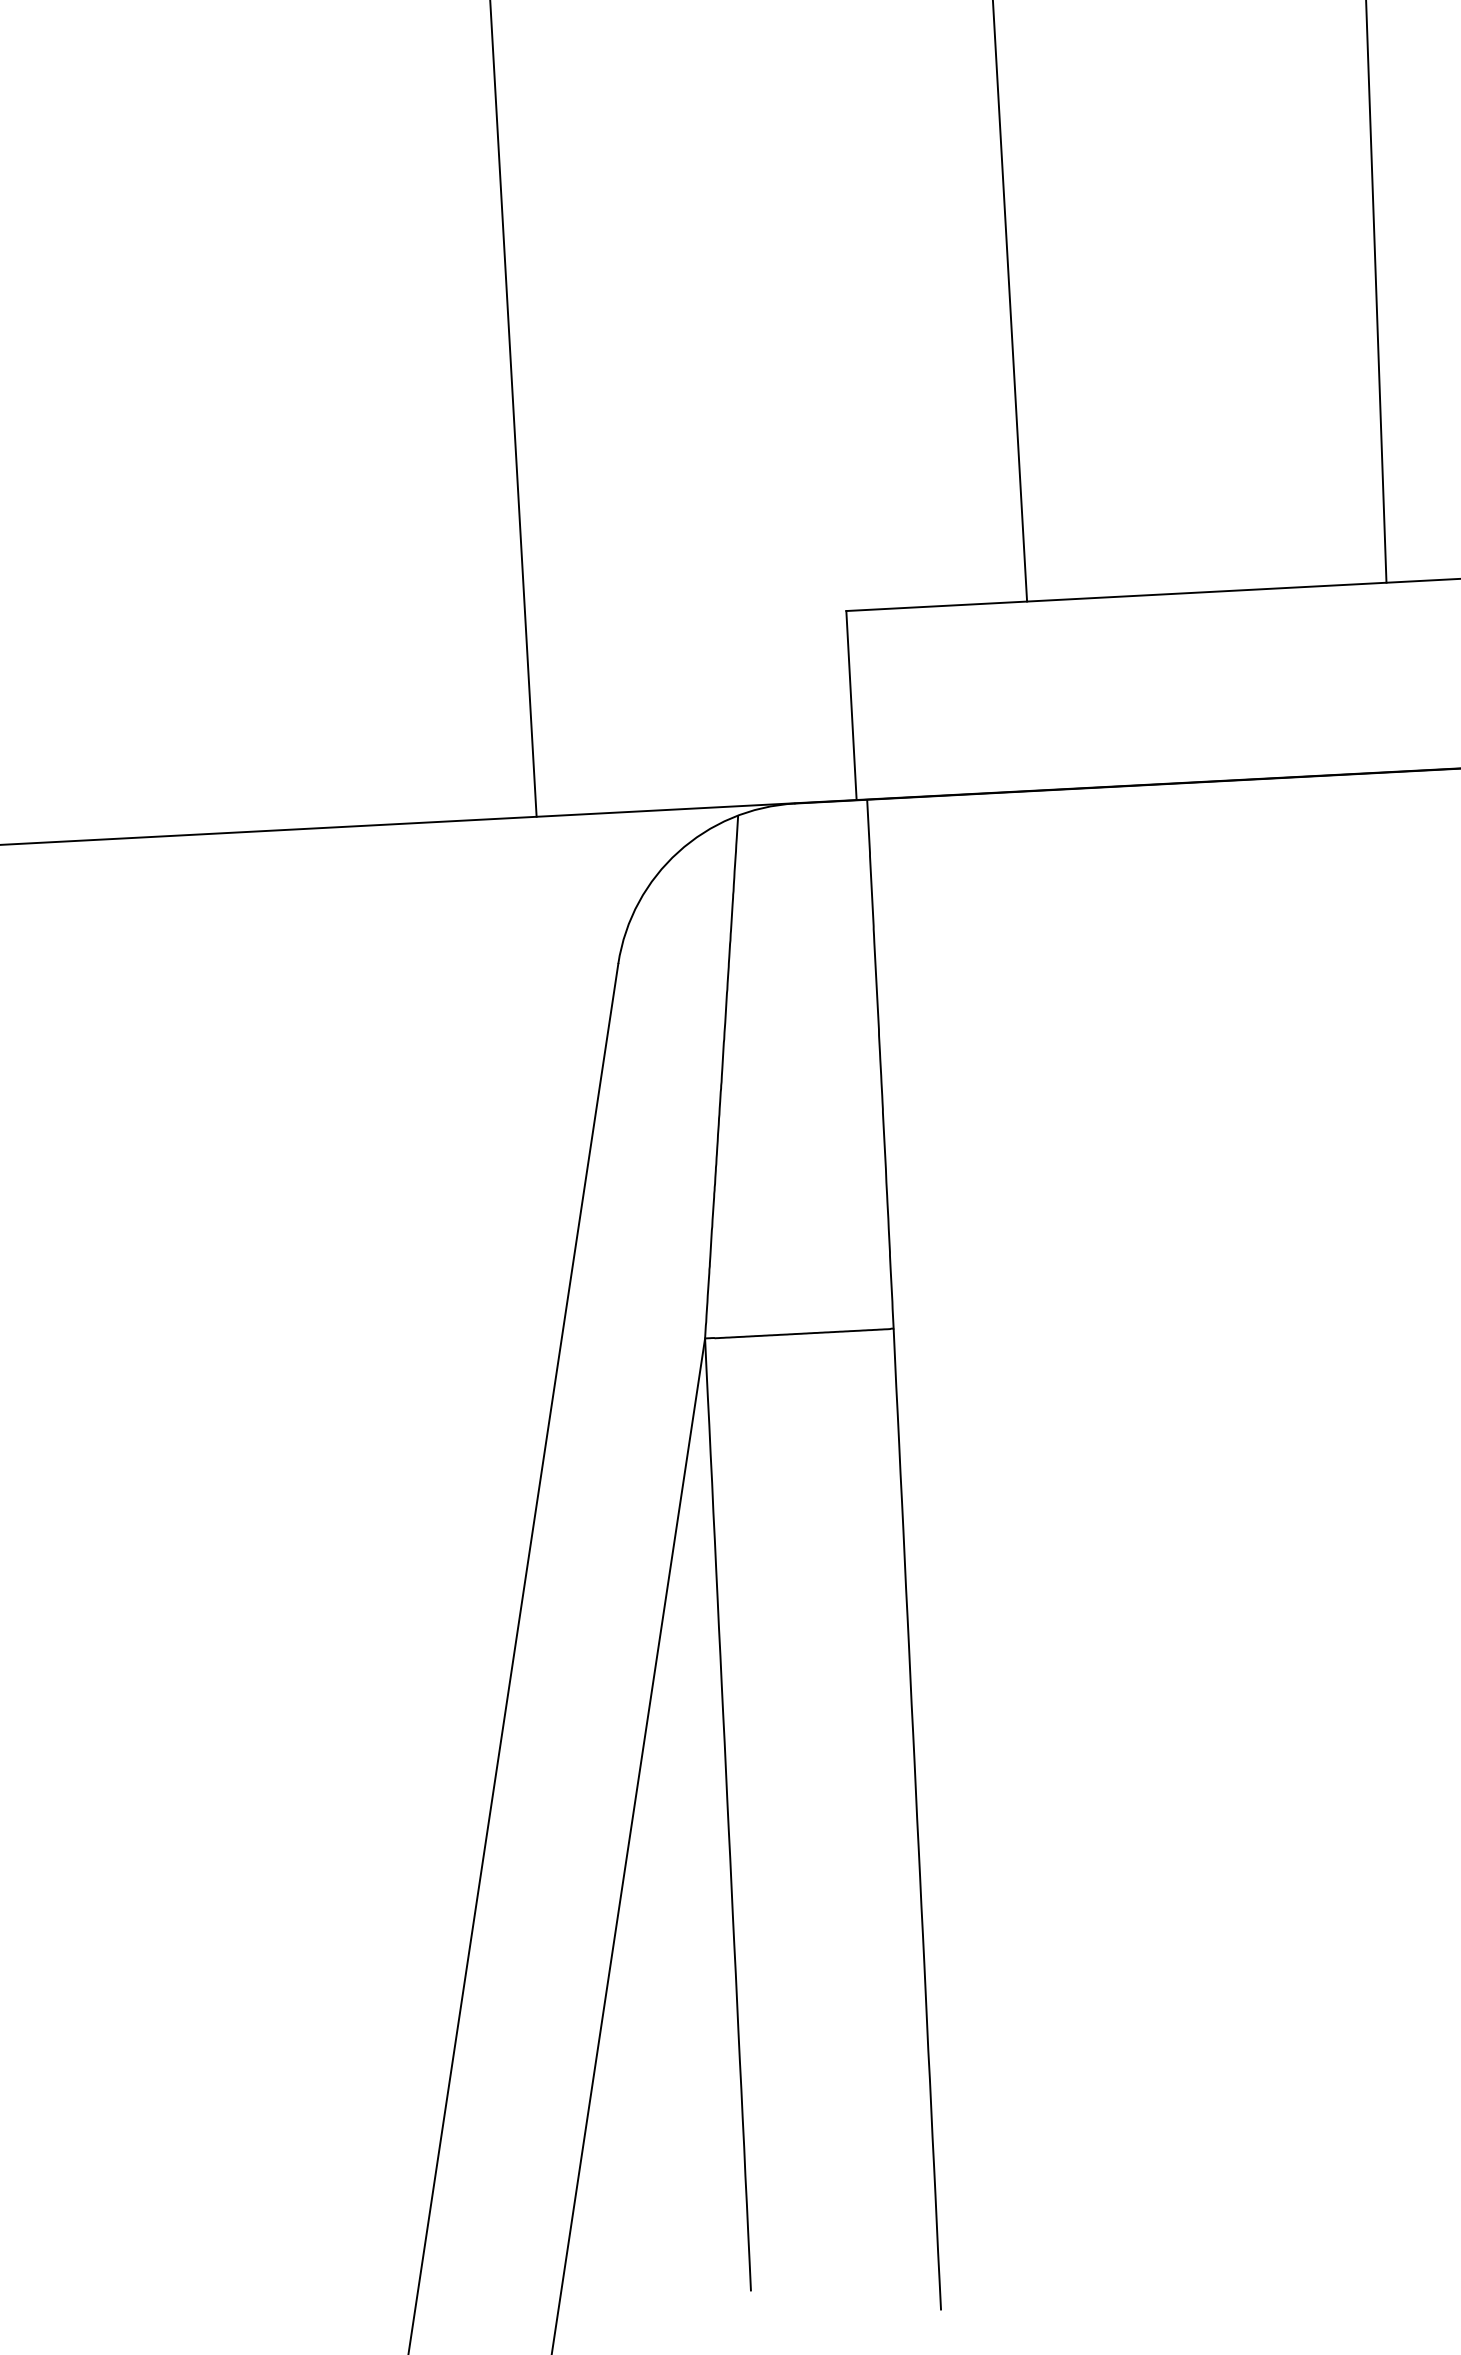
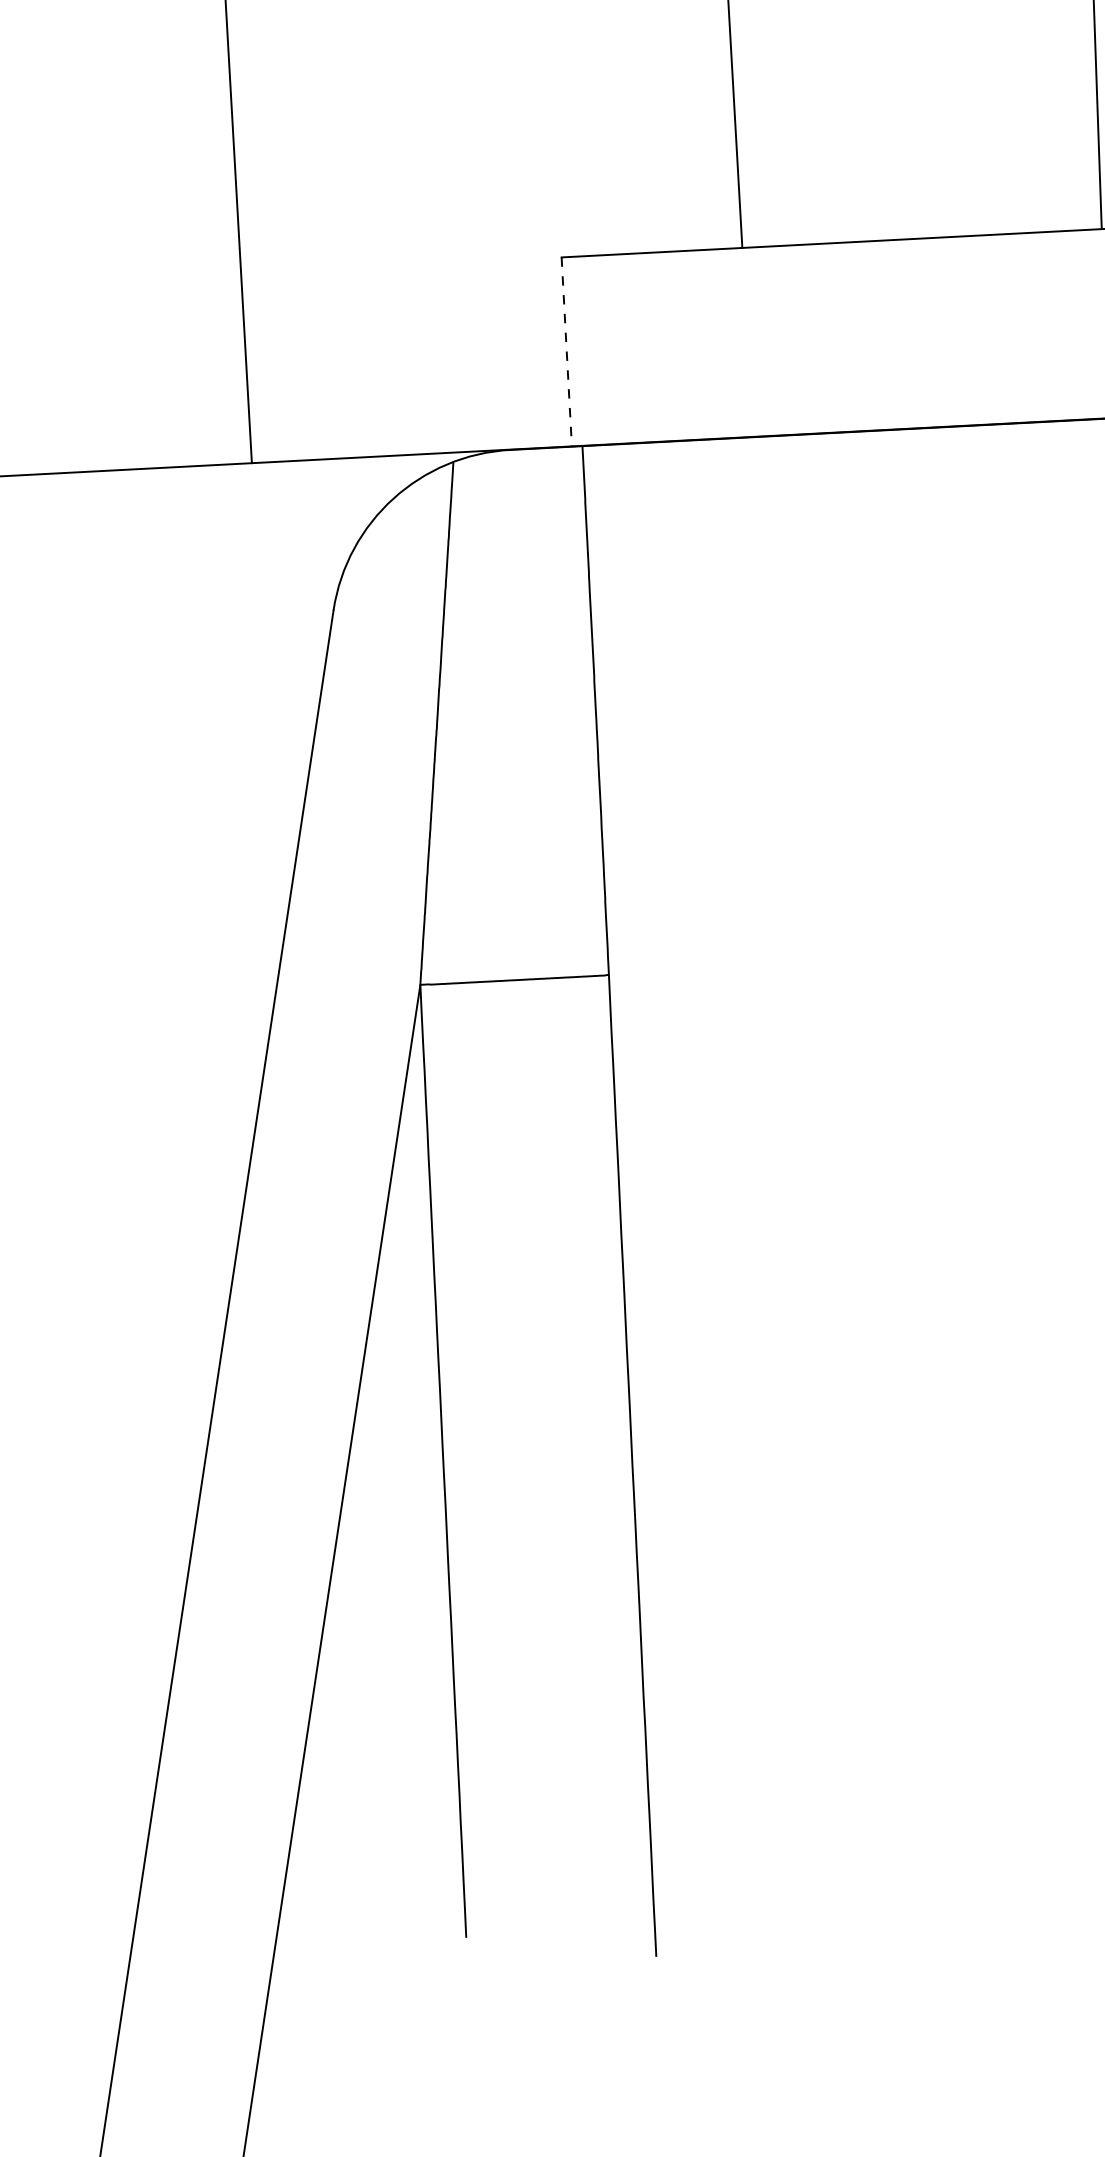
line: (851, 705) -> (566, 351), solid -> dashed

